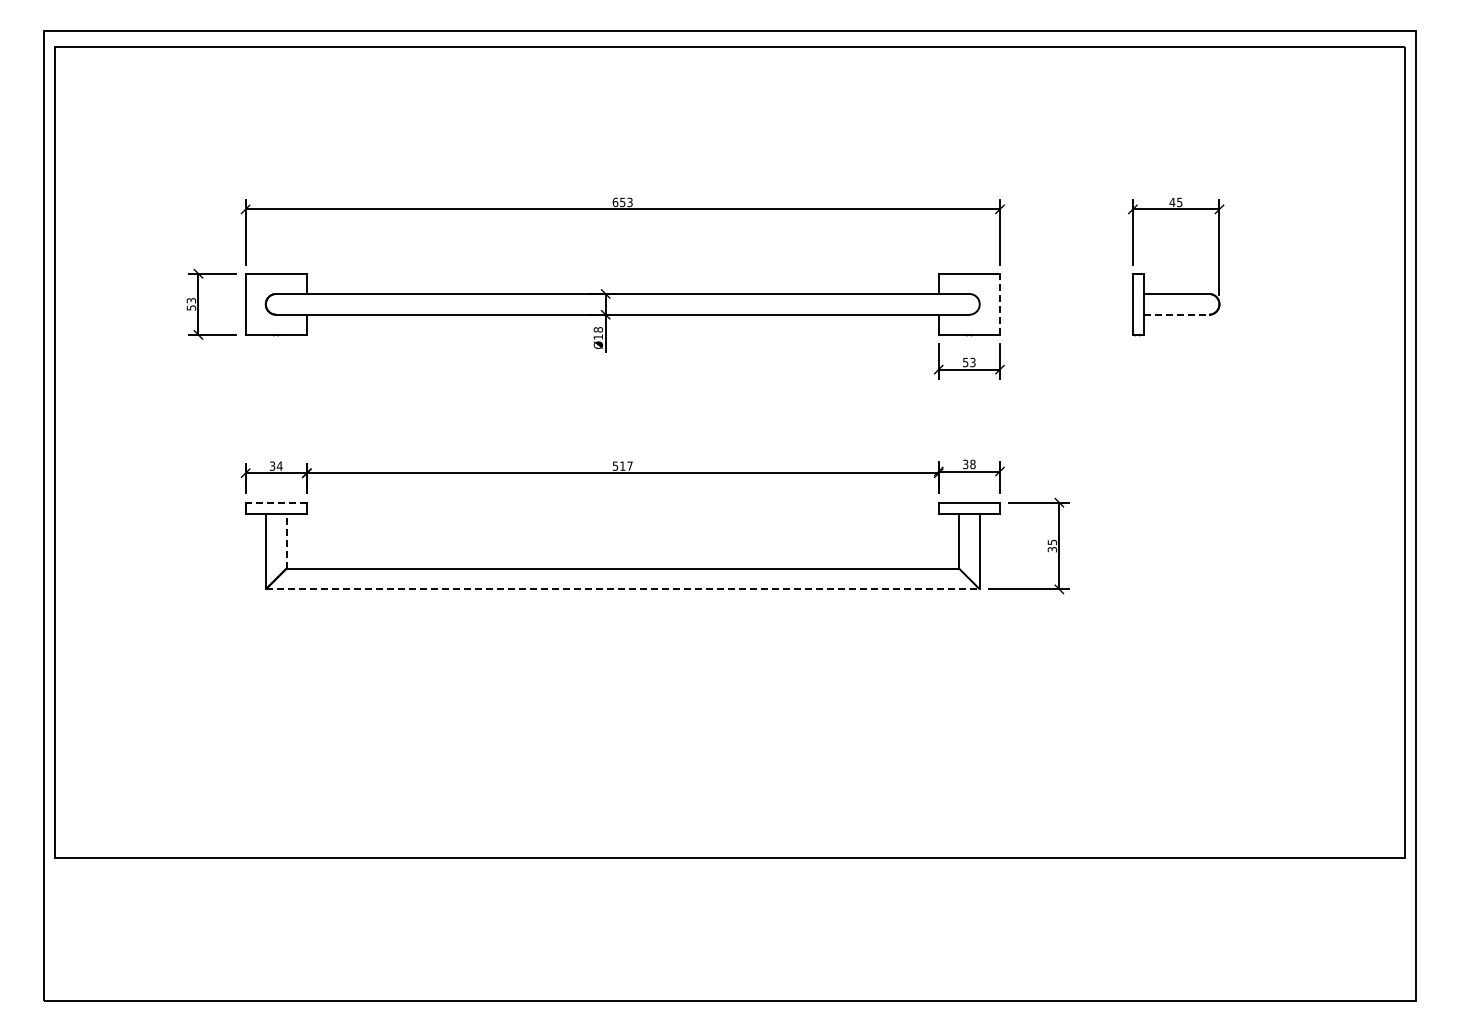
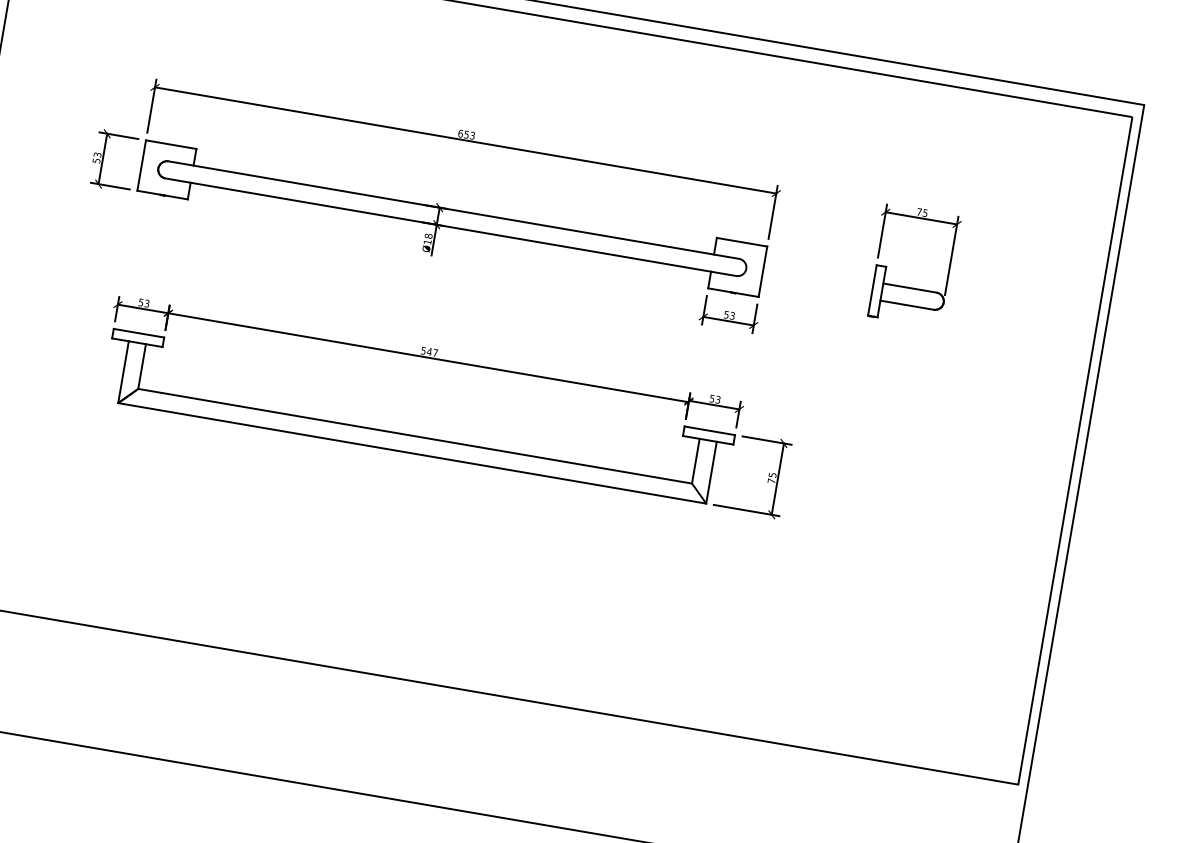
text: (1172, 201) -> (919, 211), 45 -> 75
line: (999, 304) -> (762, 271), dashed -> solid
line: (1177, 314) -> (907, 305), dashed -> solid
text: (969, 464) -> (715, 399), 38 -> 53
text: (276, 465) -> (144, 302), 34 -> 53
text: (622, 465) -> (429, 351), 517 -> 547
line: (276, 502) -> (139, 333), dashed -> solid
line: (286, 540) -> (142, 365), dashed -> solid
text: (1052, 549) -> (771, 481), 35 -> 75
line: (622, 589) -> (411, 453), dashed -> solid

